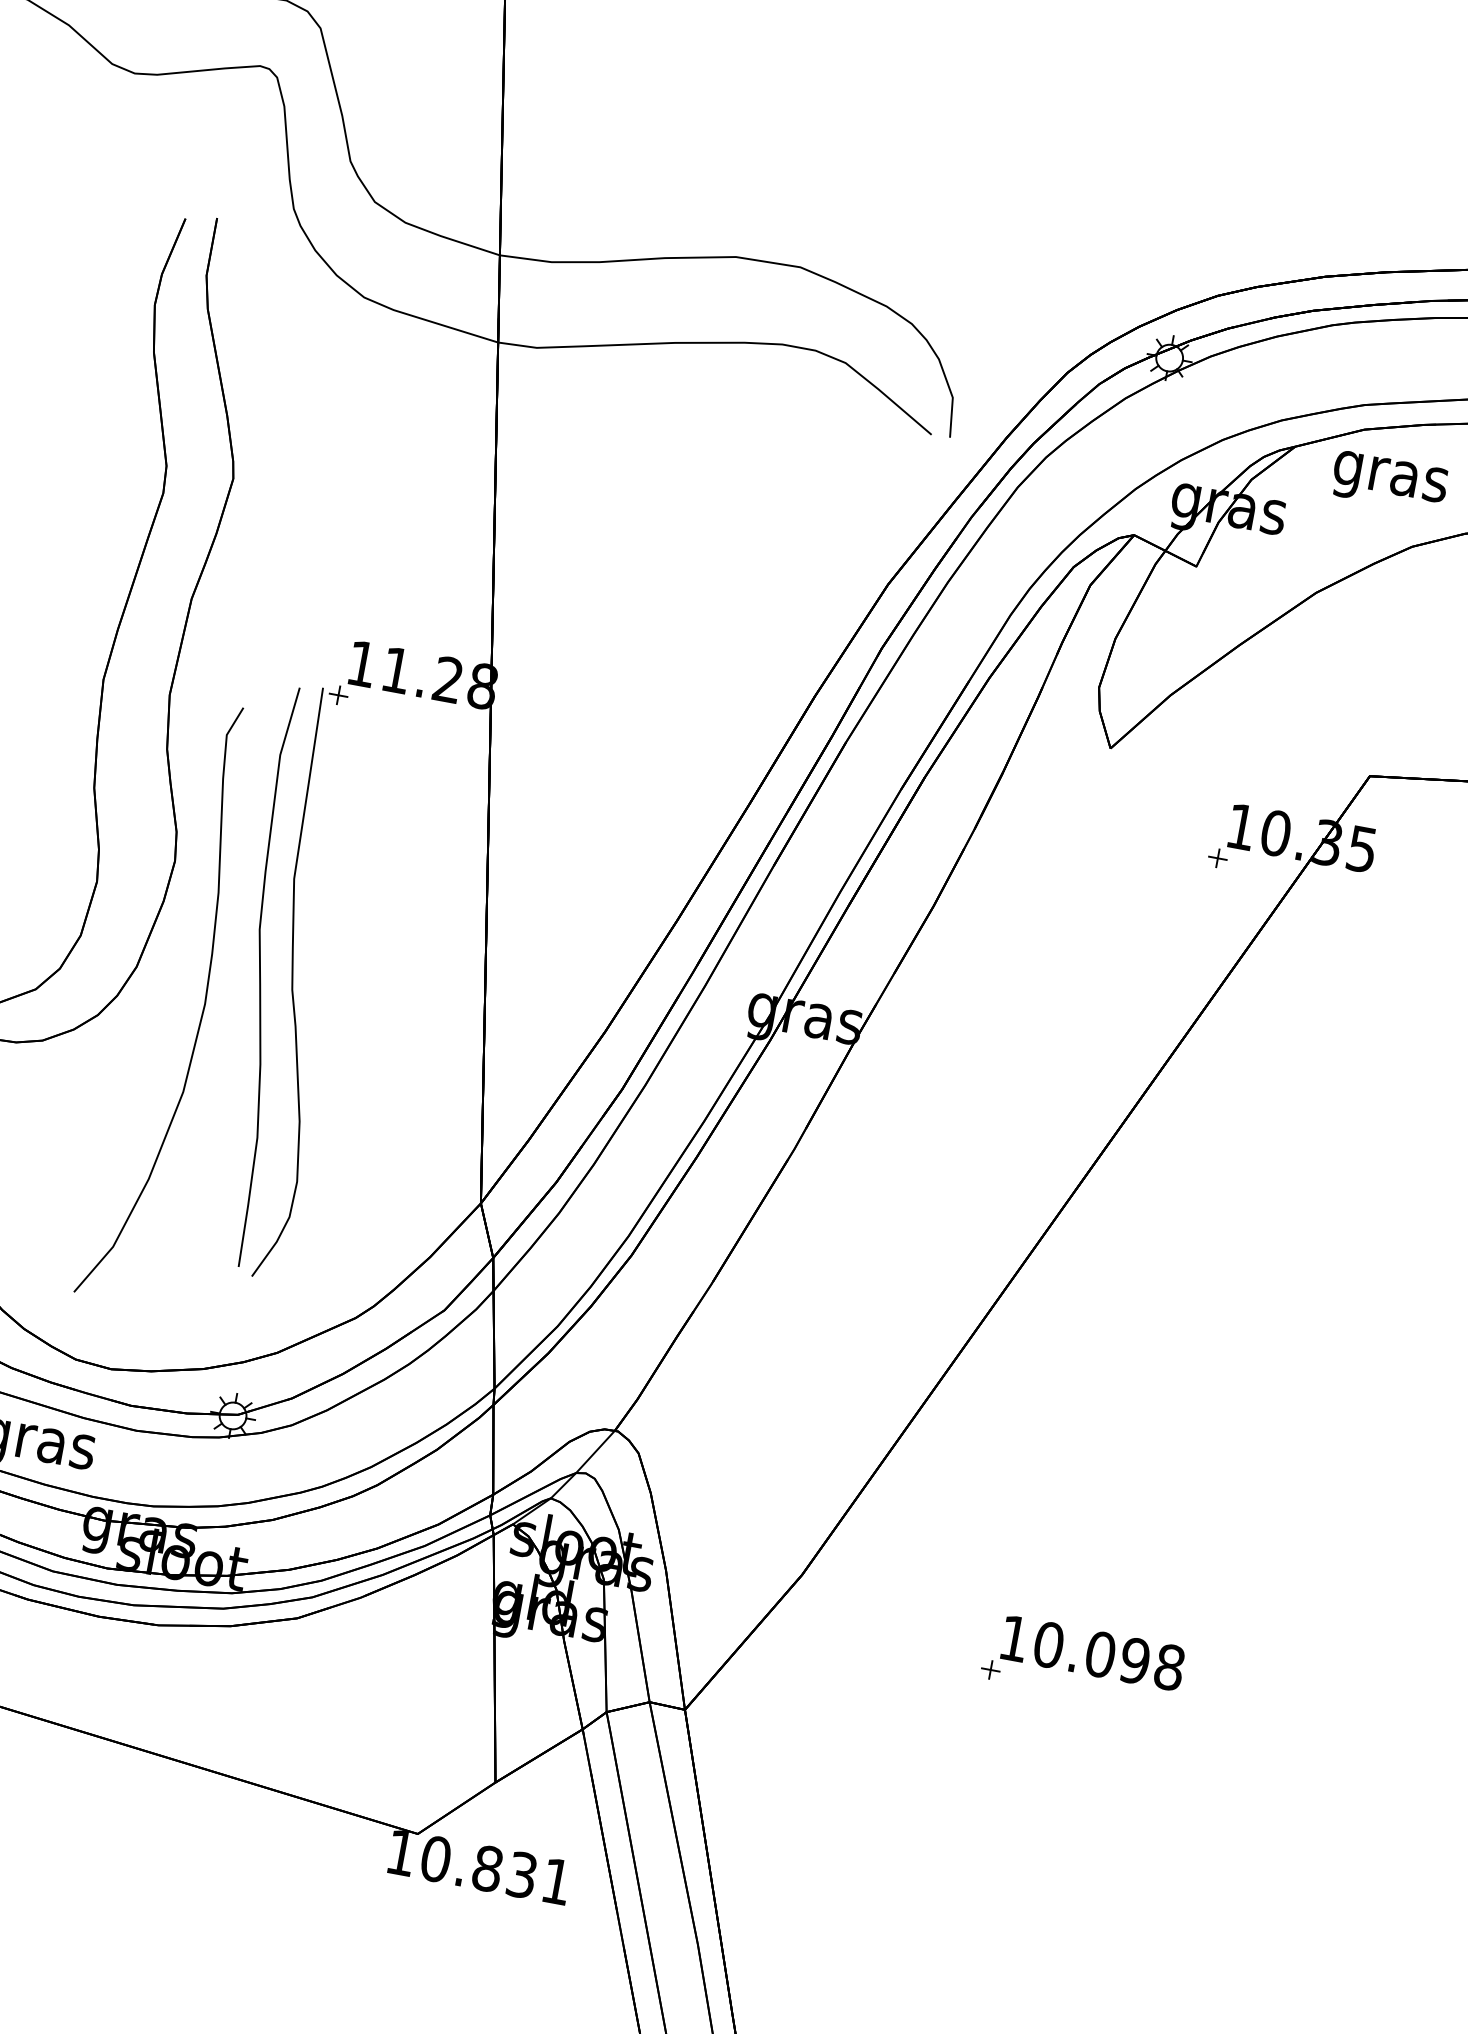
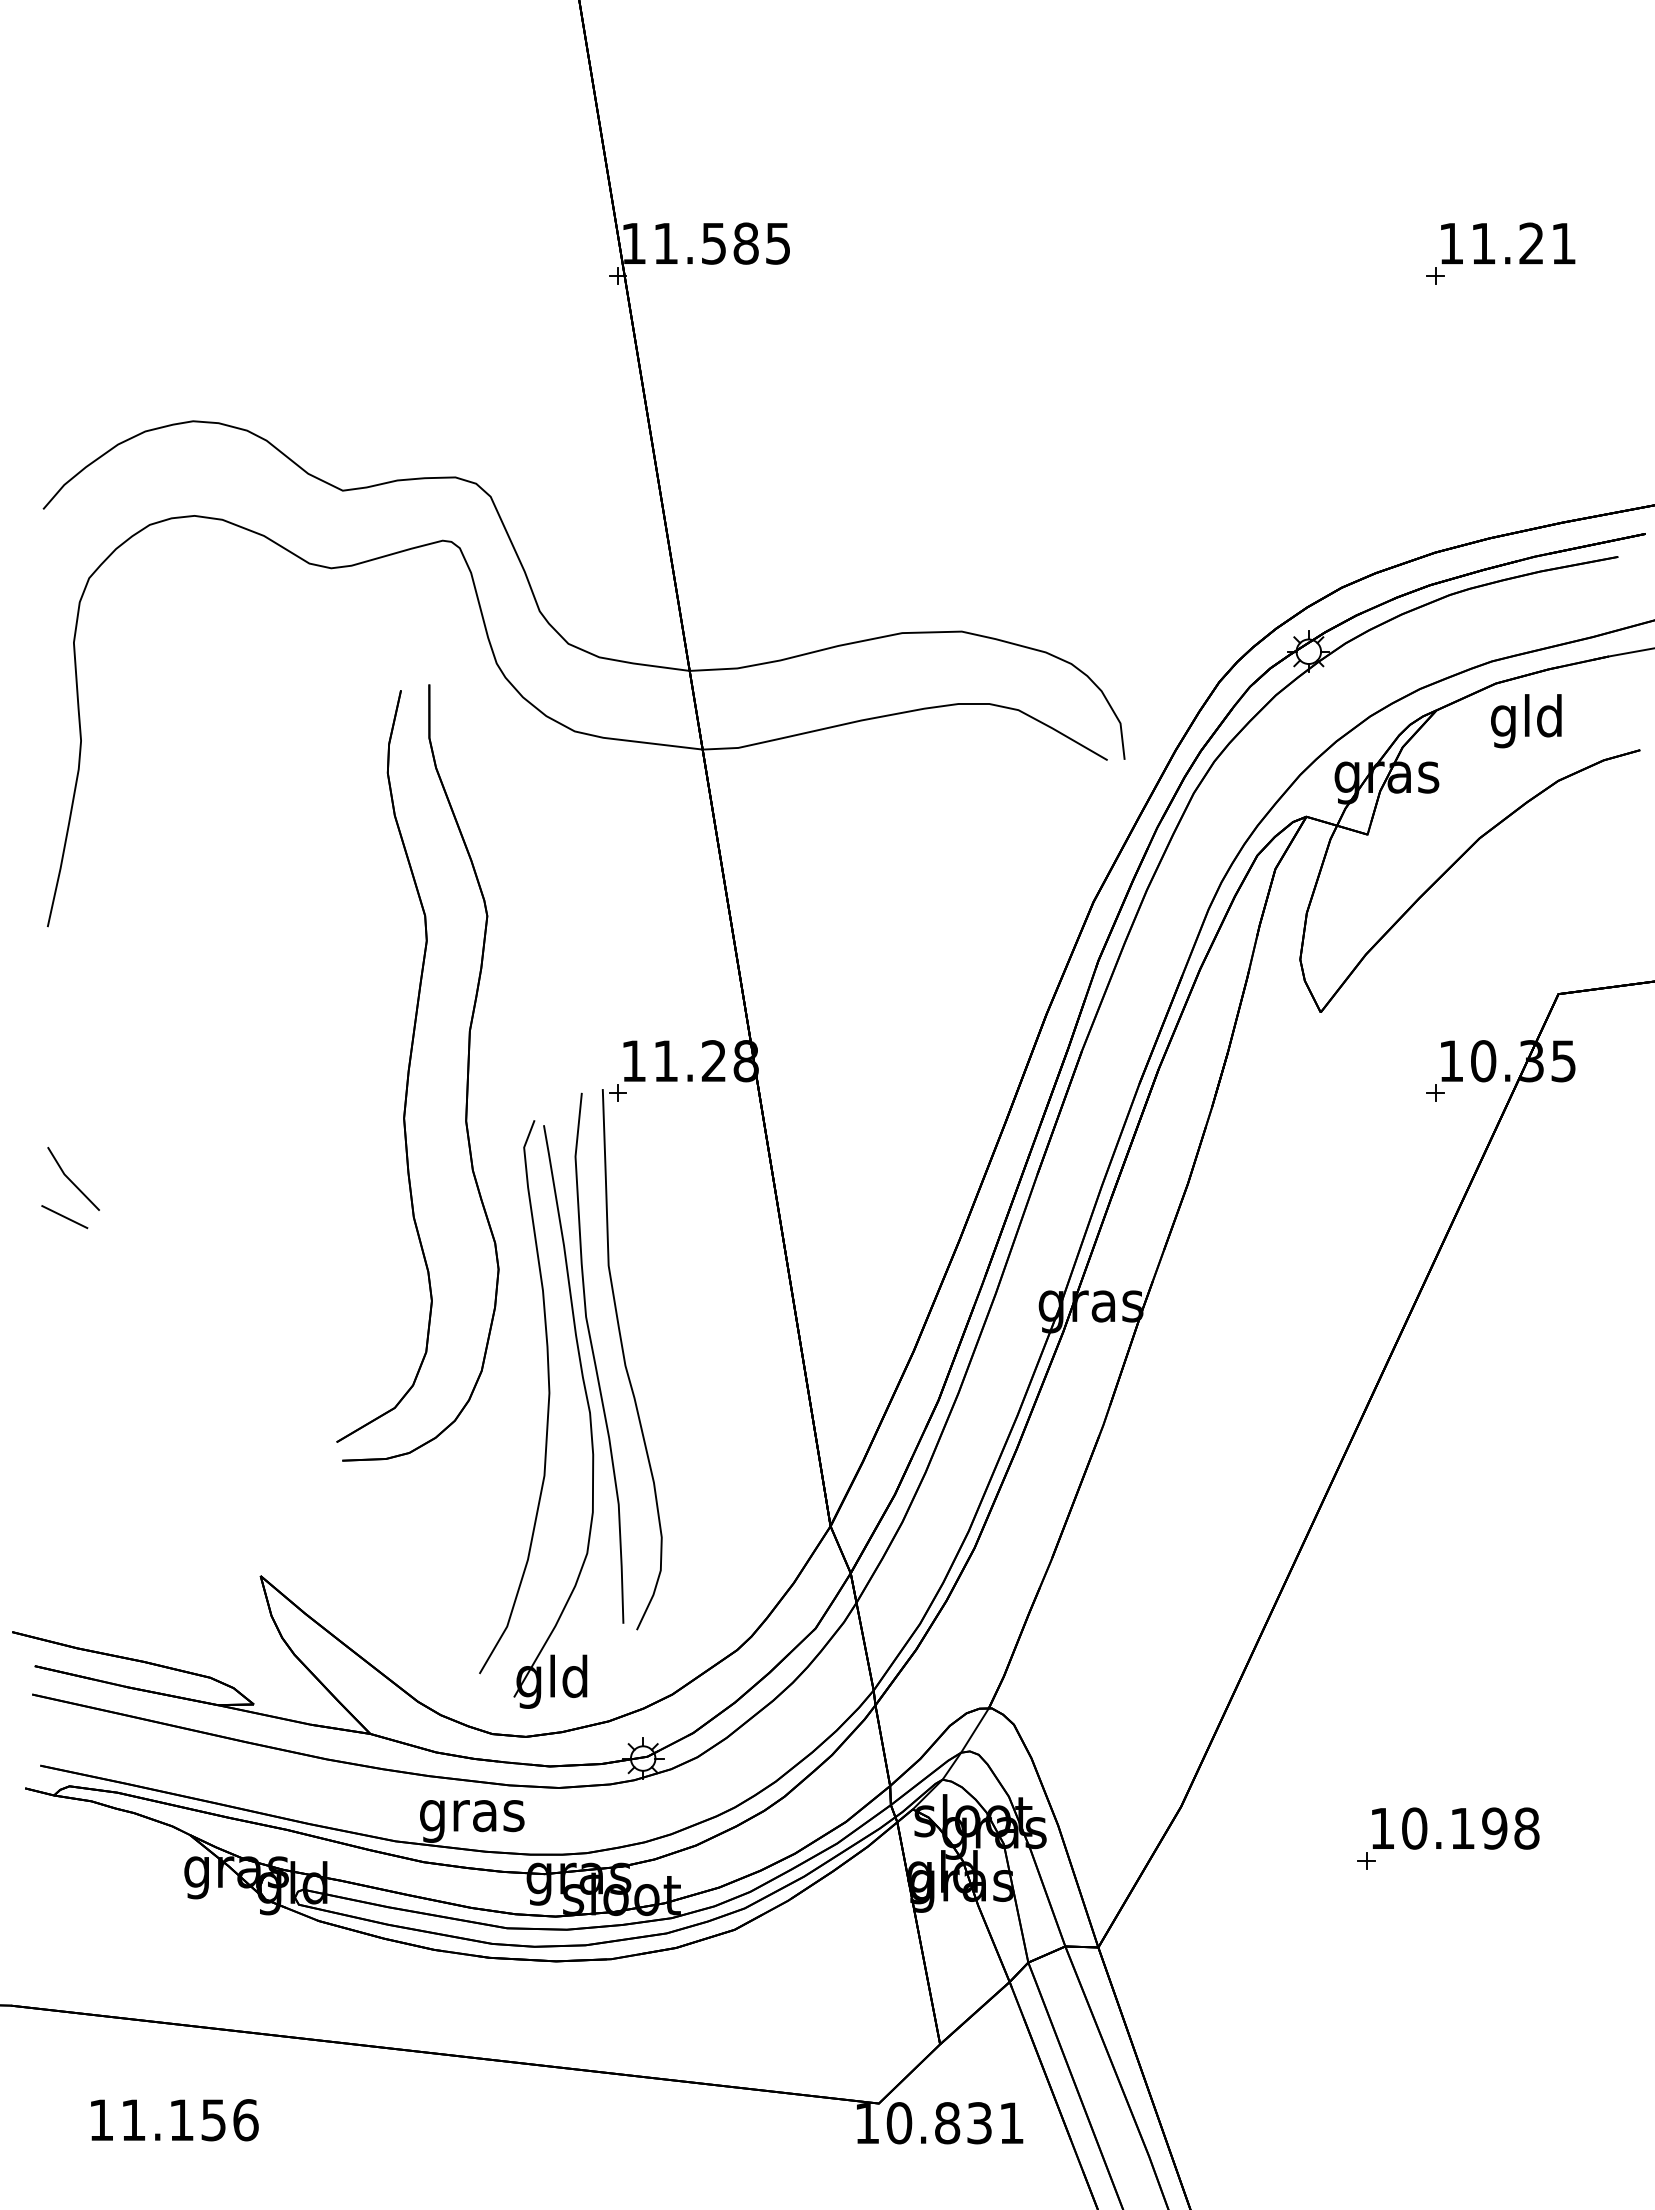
text: (1390, 476) -> (1527, 721), gras -> gld
part: (243, 1031) -> (588, 1411), added
text: (1100, 1654) -> (1462, 1828), 10.098 -> 10.198

